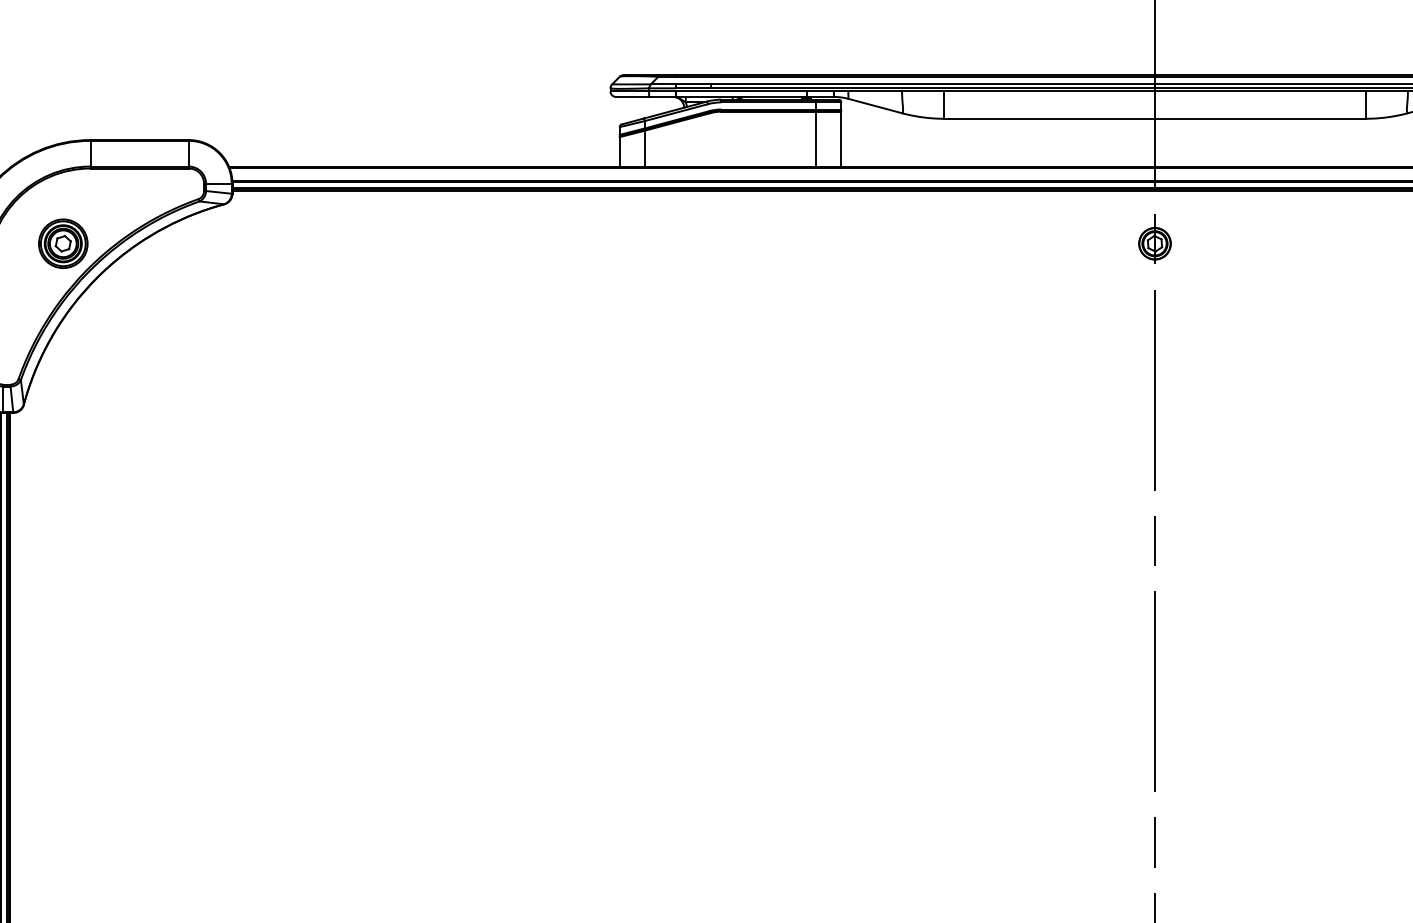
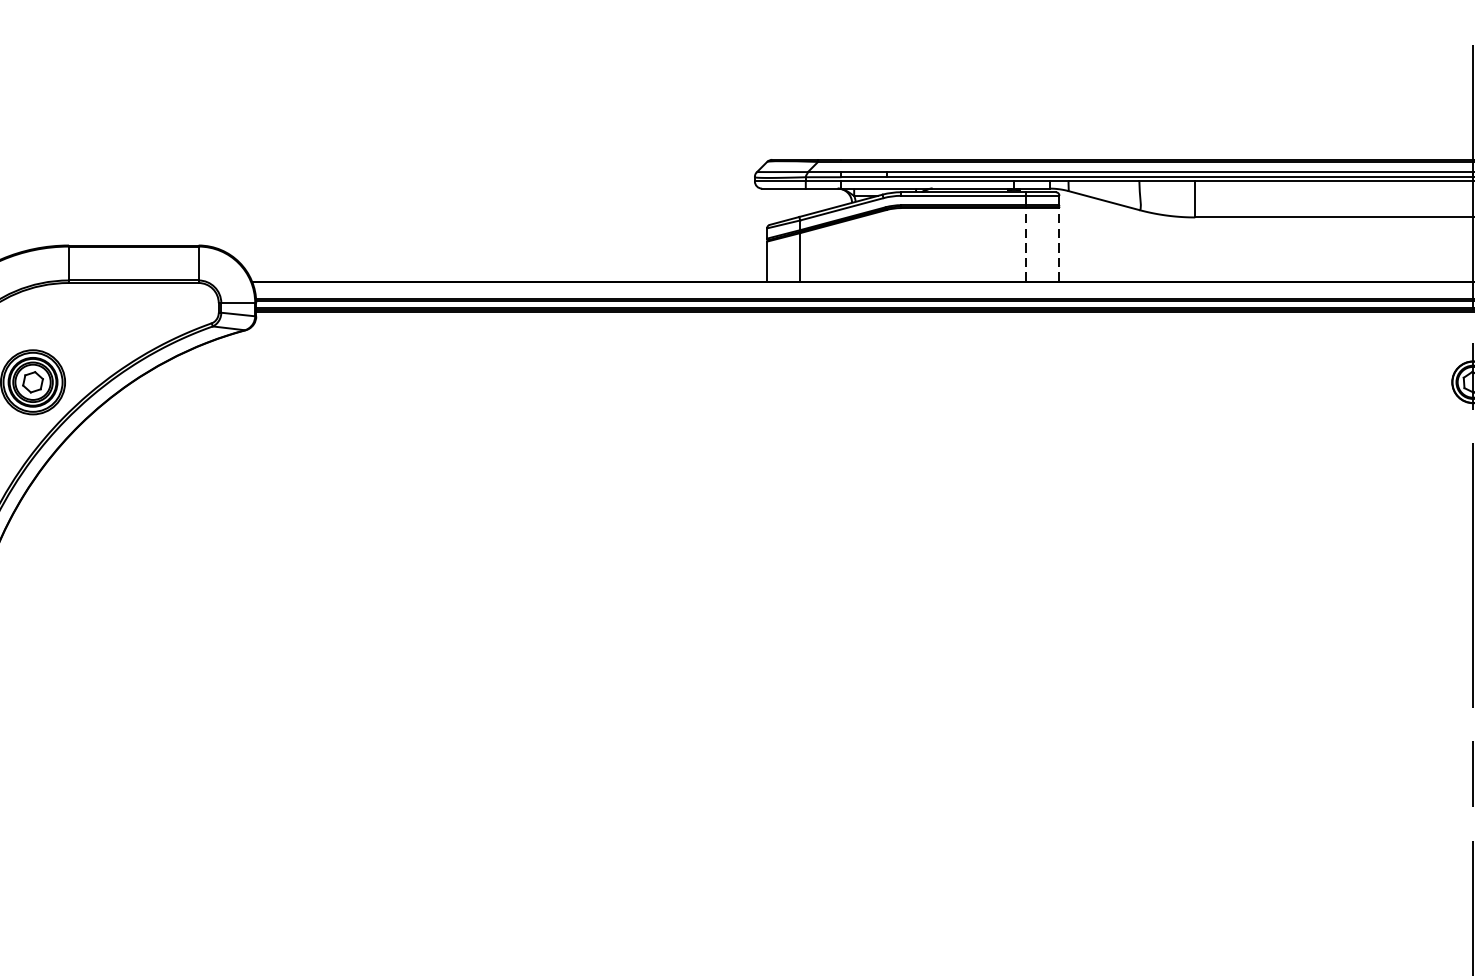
line: (816, 139) -> (1026, 244), solid -> dashed
line: (841, 139) -> (1059, 244), solid -> dashed

